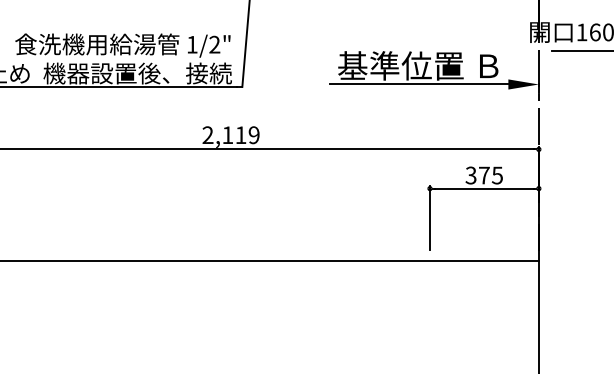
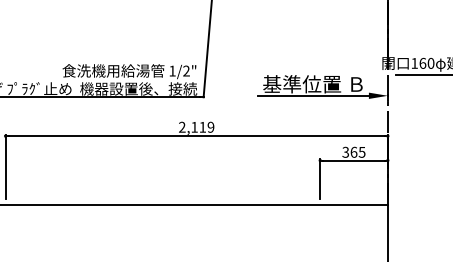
text: (483, 174) -> (353, 151), 375 -> 365

